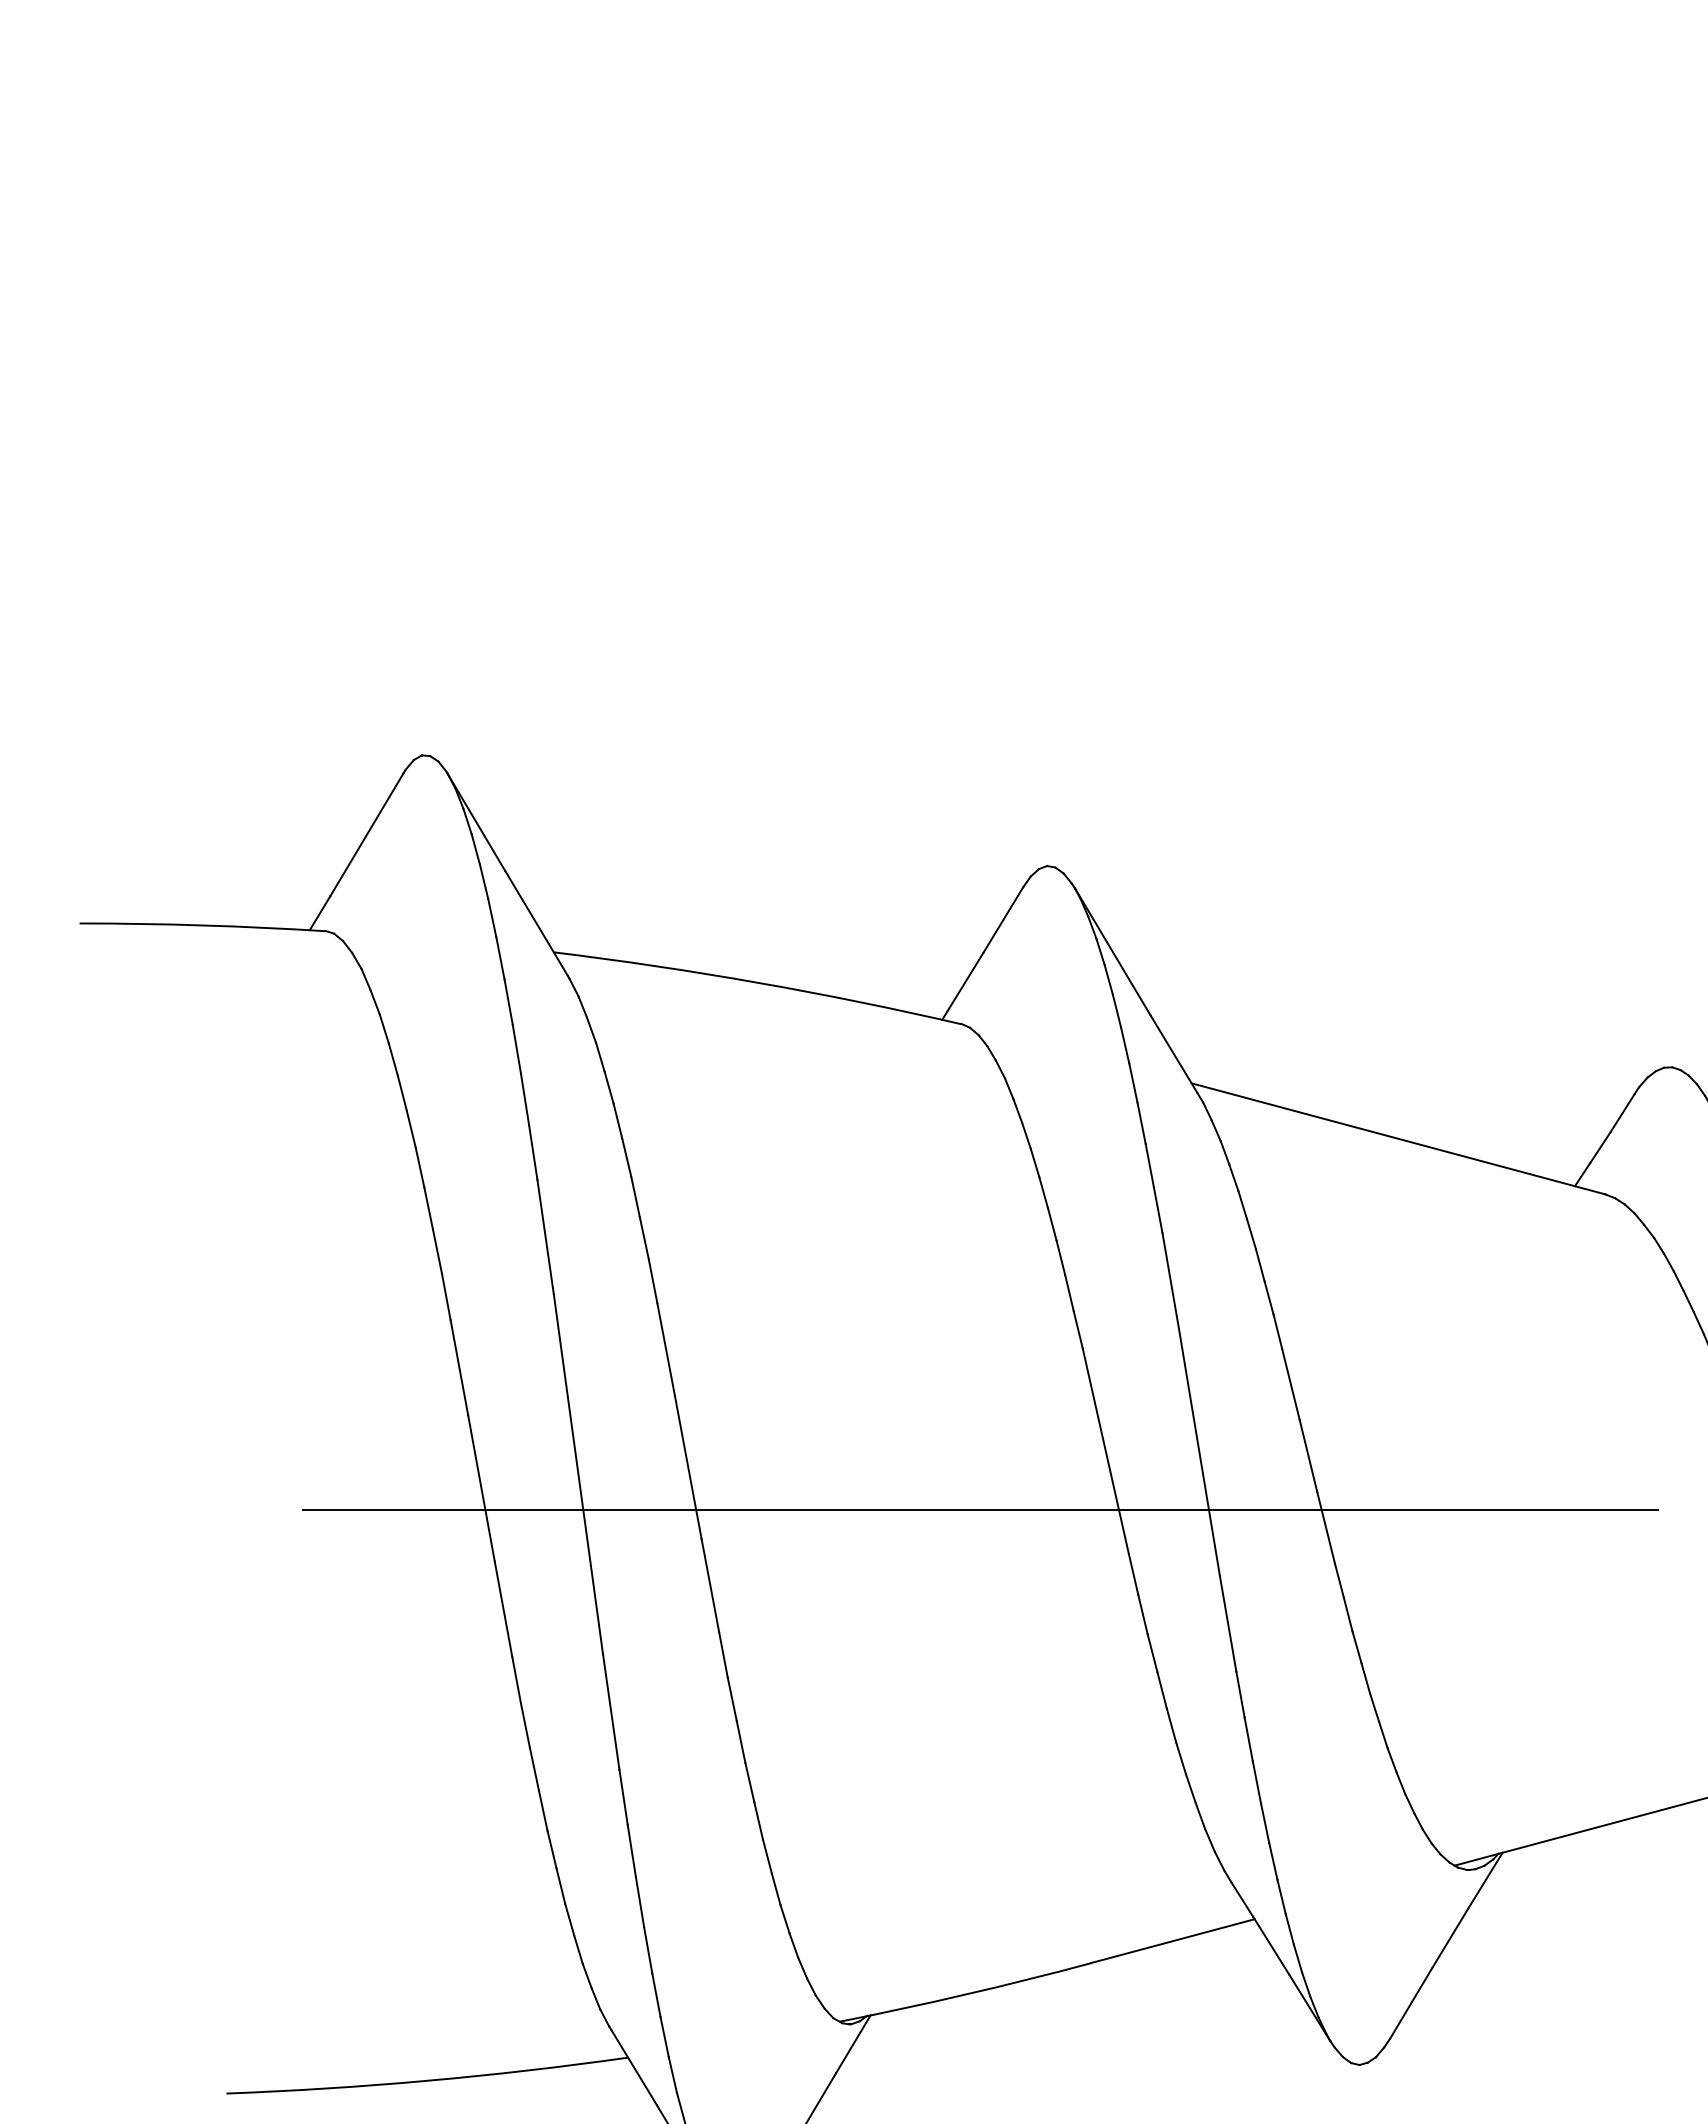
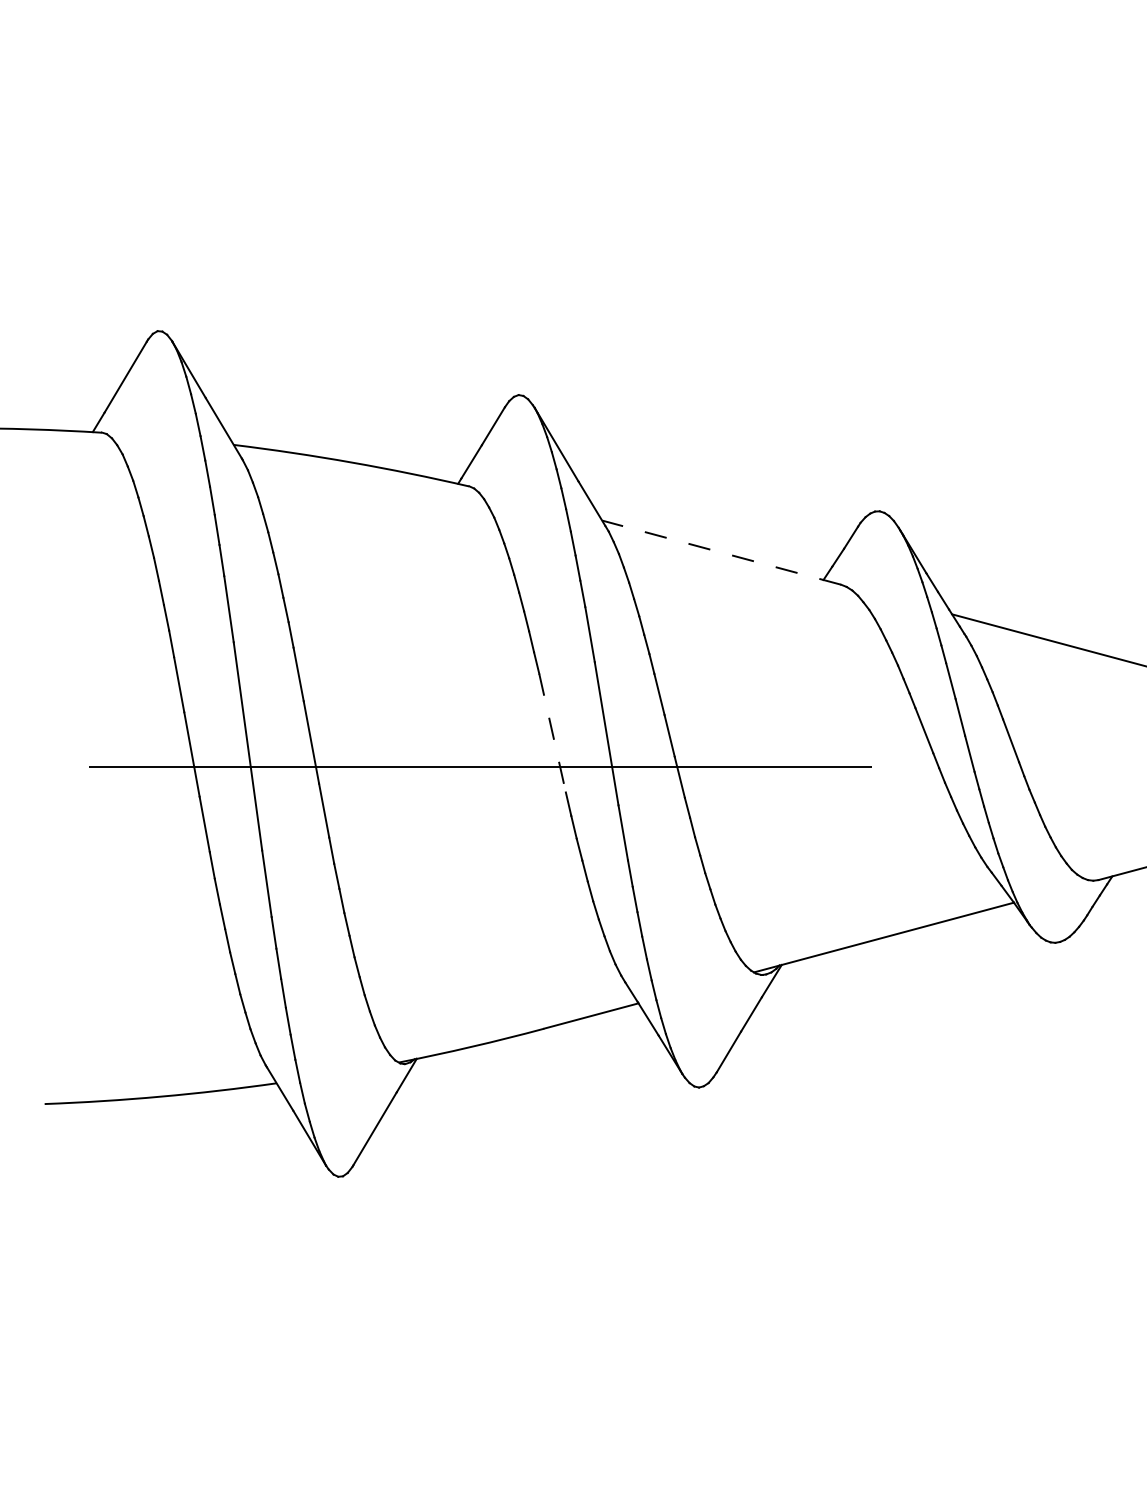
line: (1398, 1138) -> (721, 552), solid -> dashed
line: (1105, 1451) -> (552, 733), solid -> dashed

